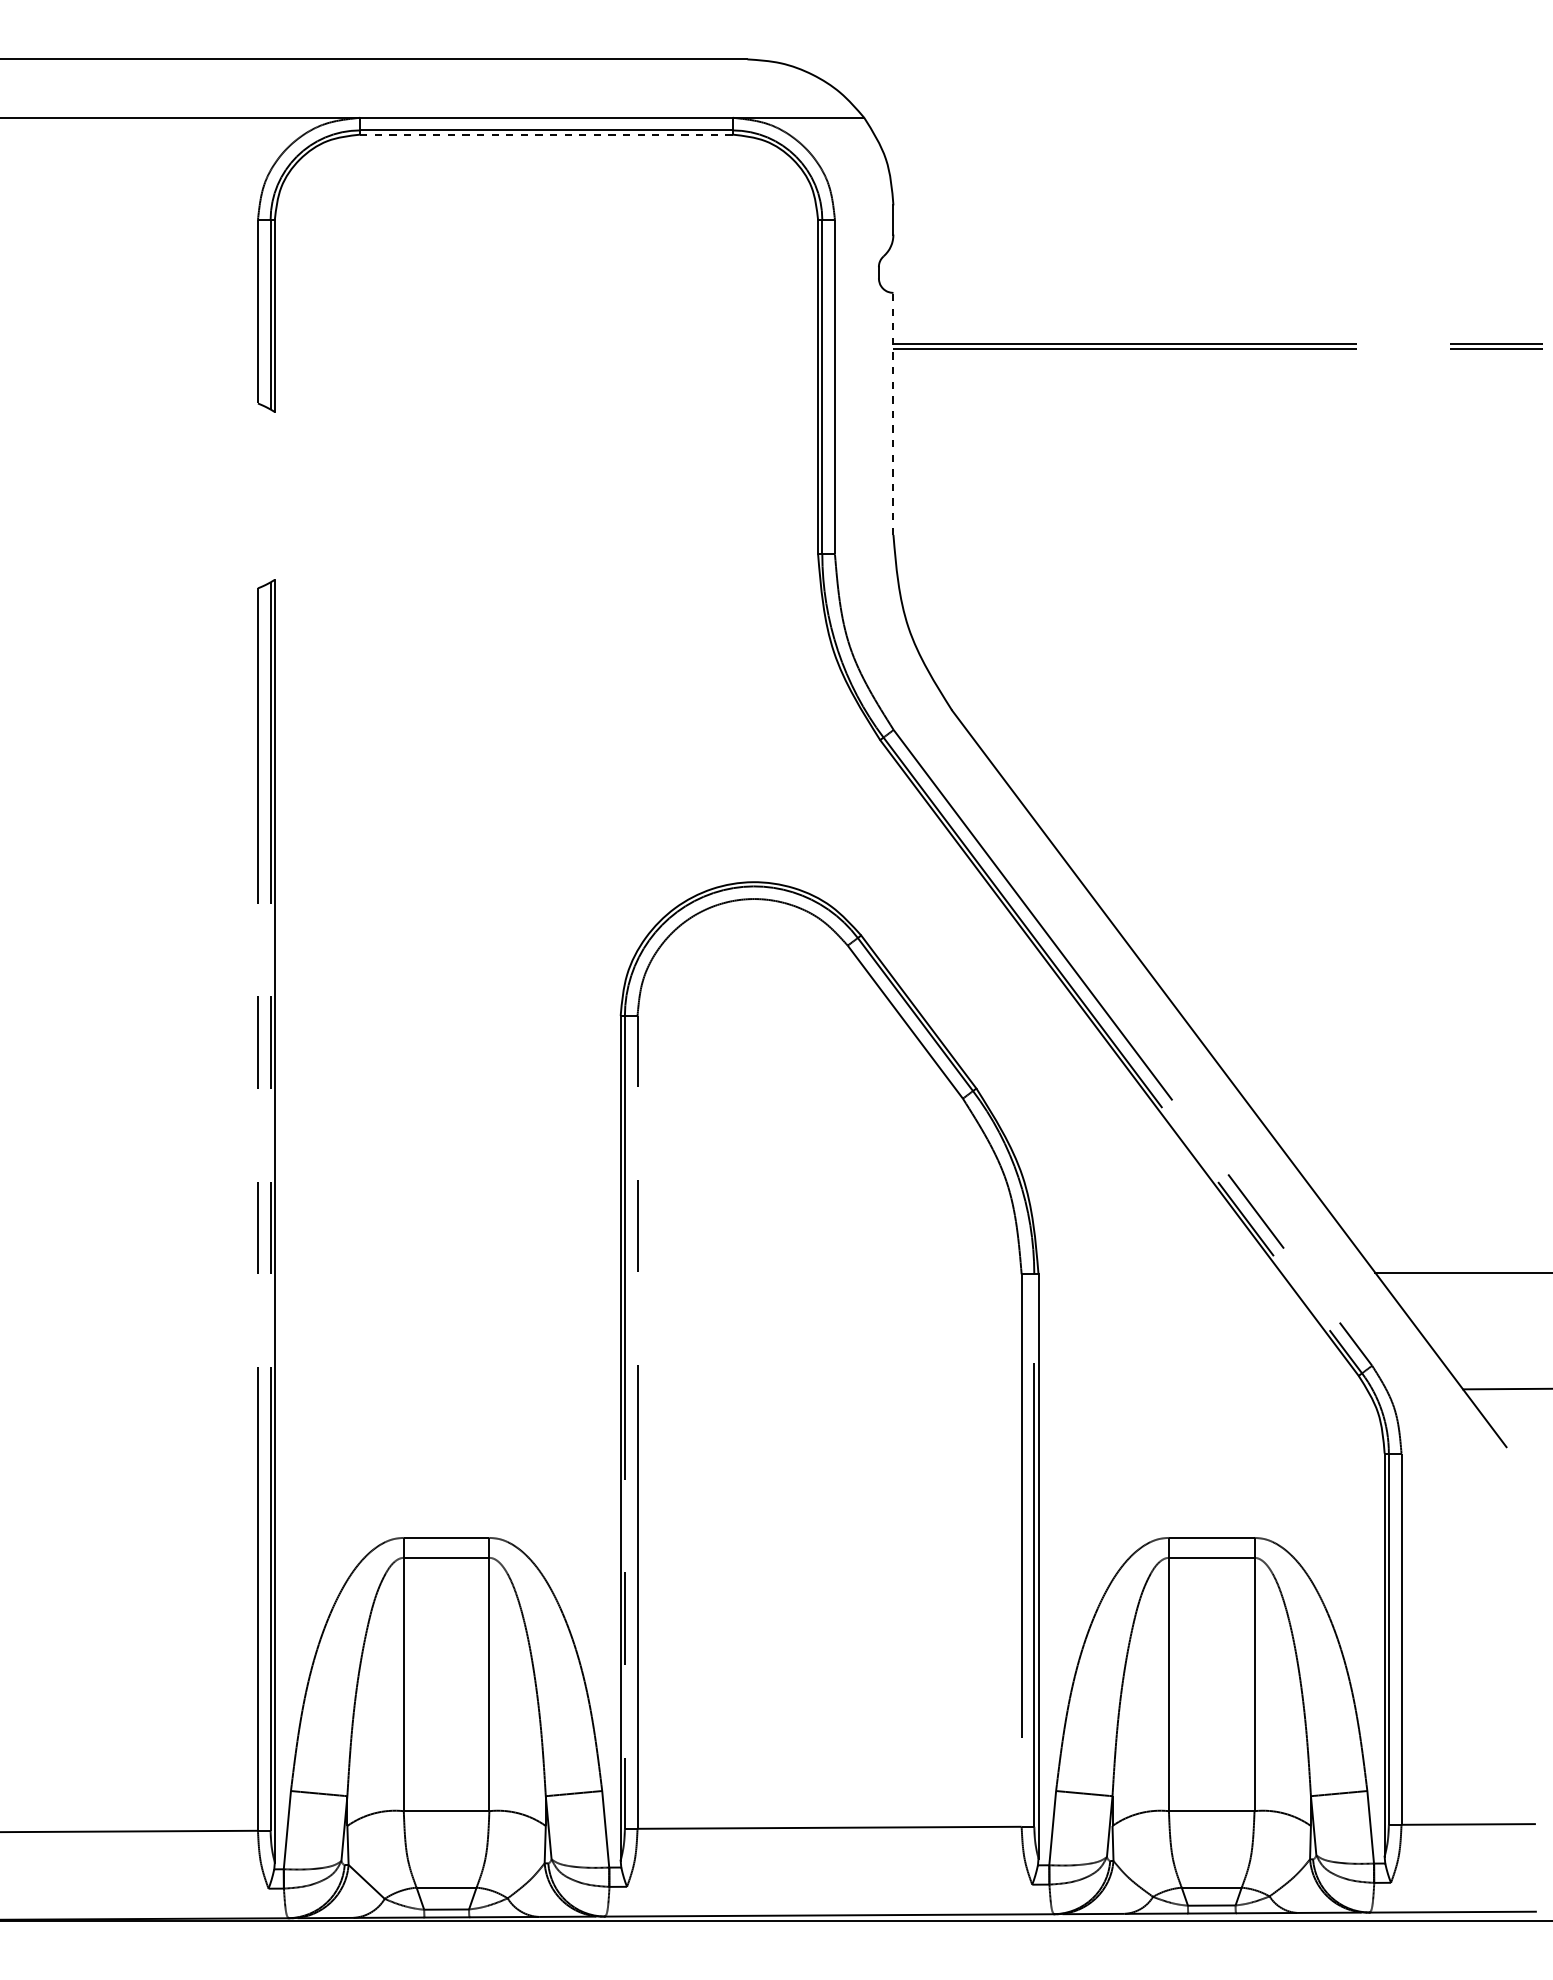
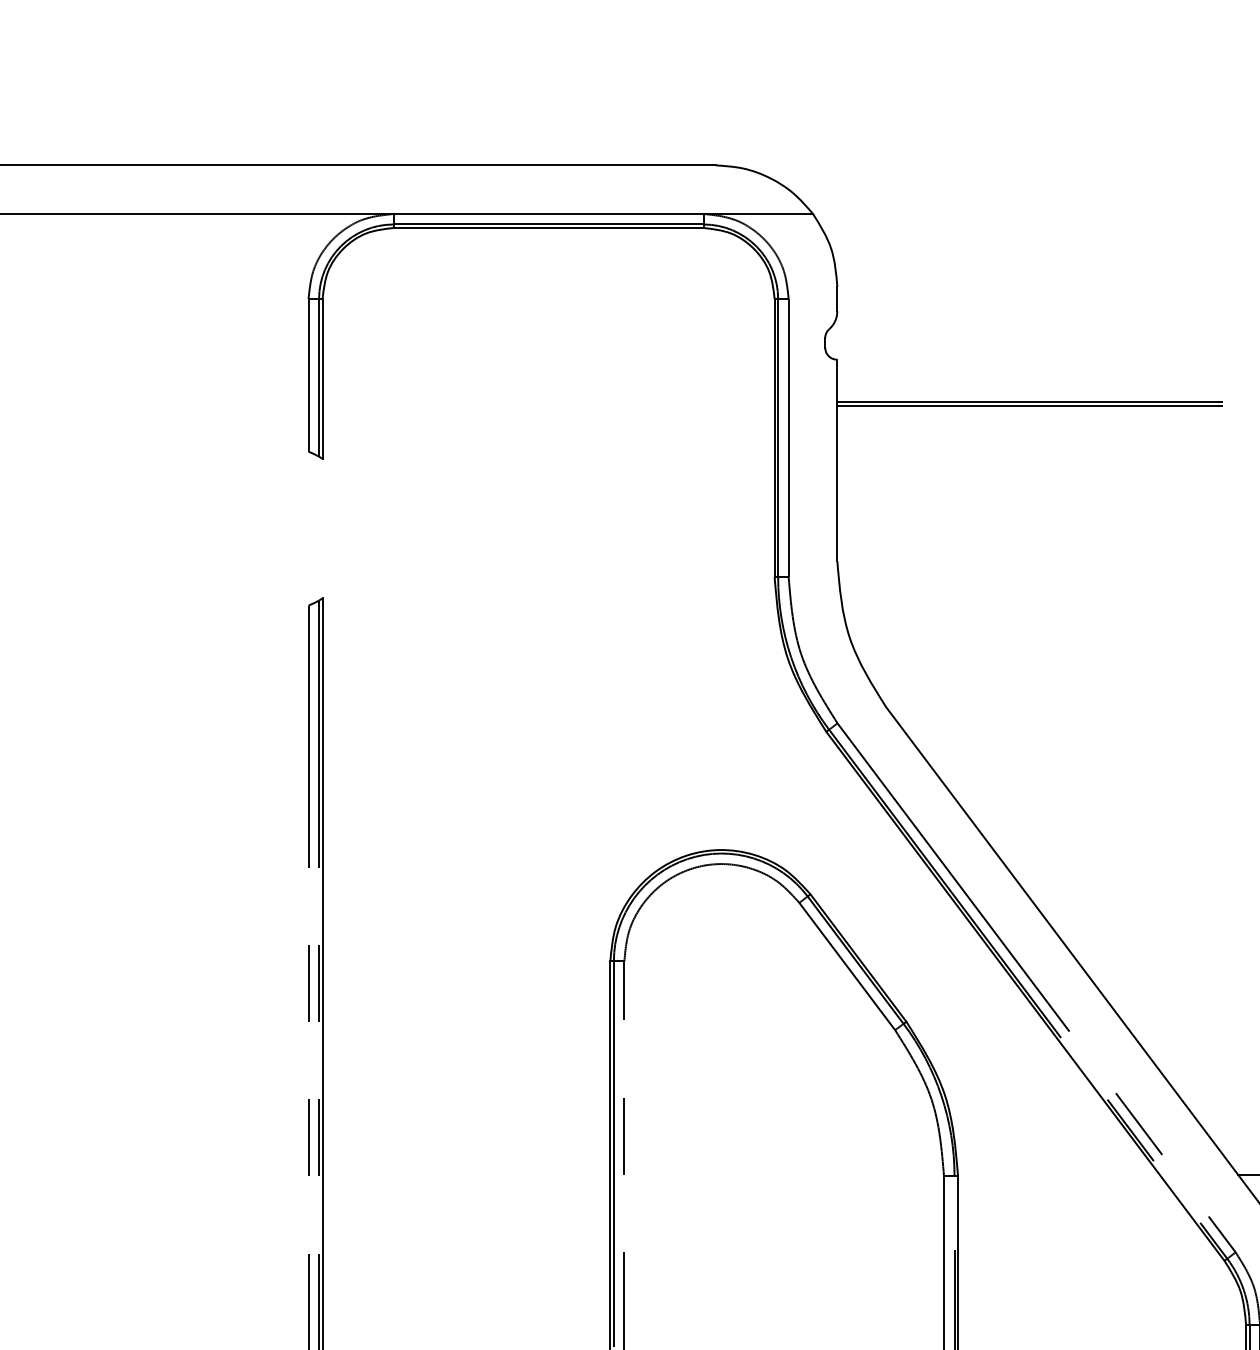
line: (546, 134) -> (548, 227), dashed -> solid
line: (893, 413) -> (837, 460), dashed -> solid

